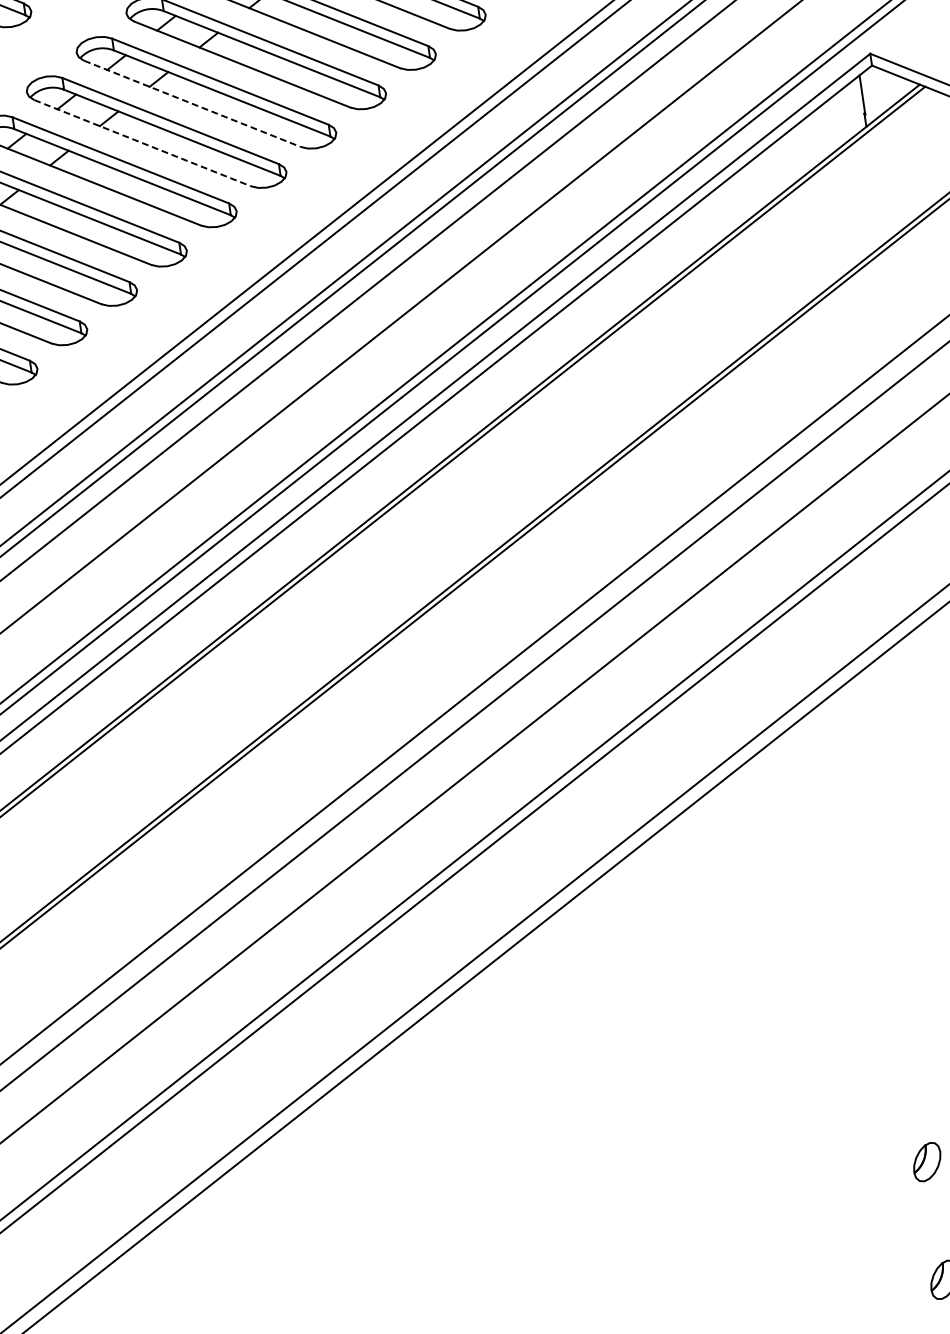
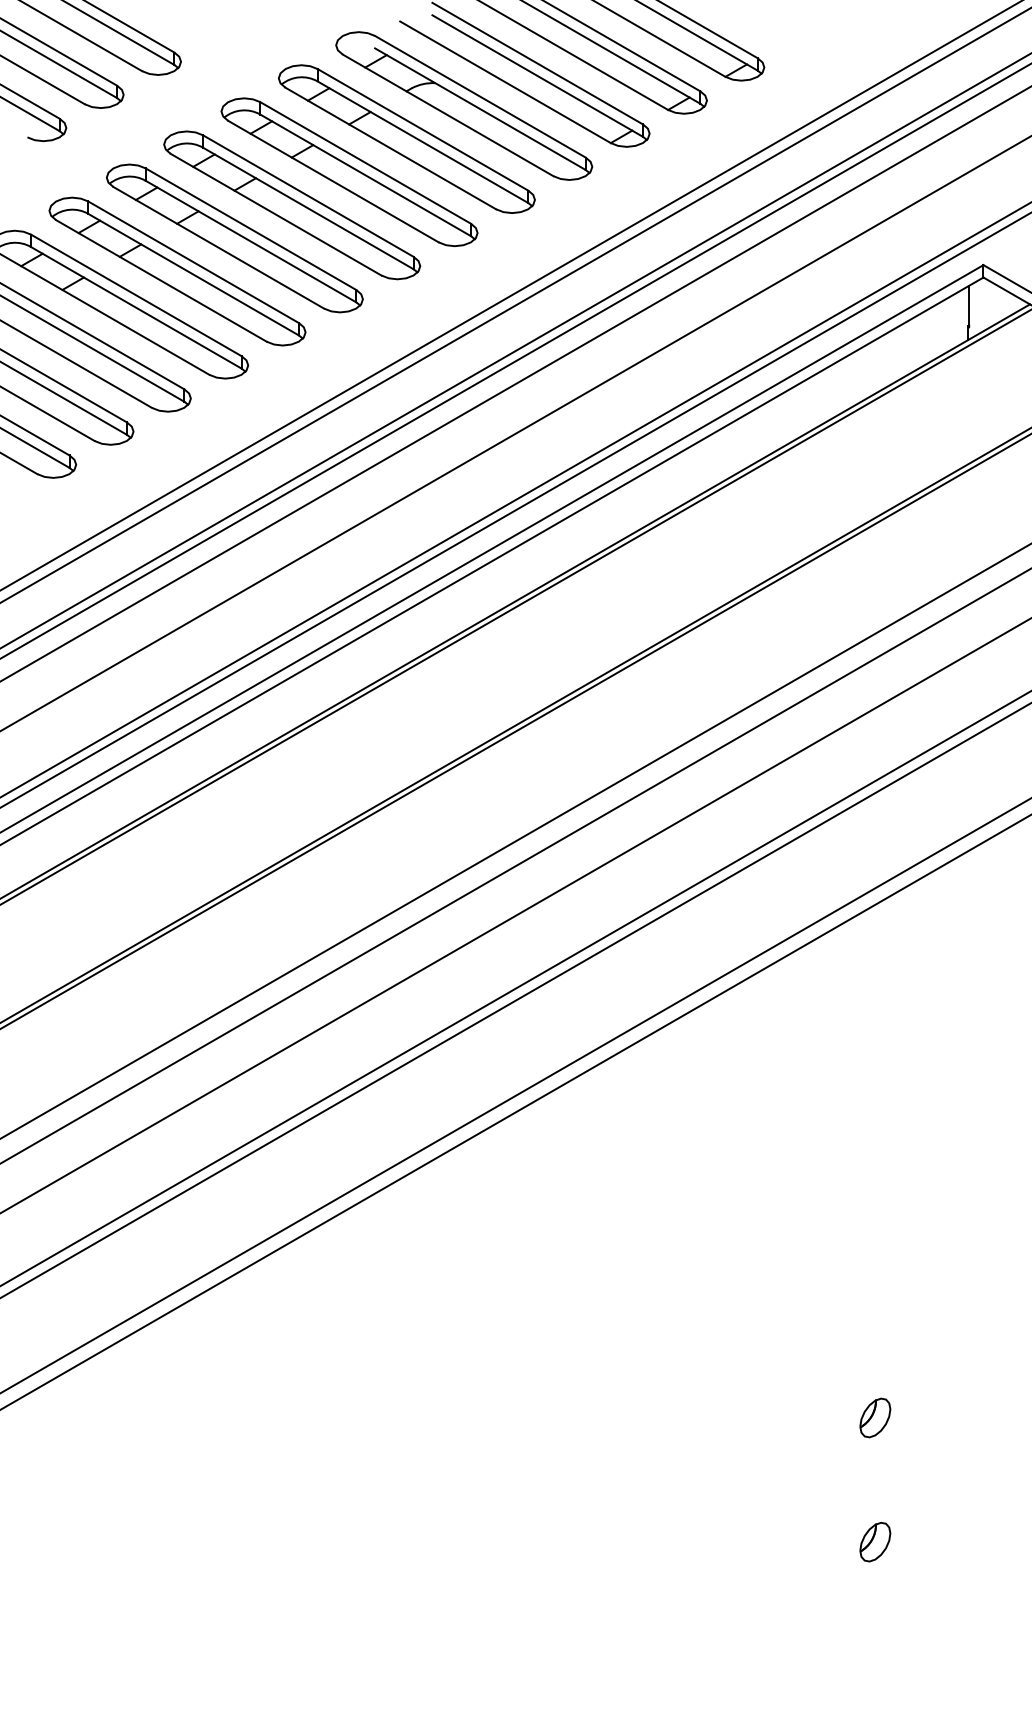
line: (192, 103) -> (276, 214), dashed -> solid
line: (142, 142) -> (218, 247), dashed -> solid

